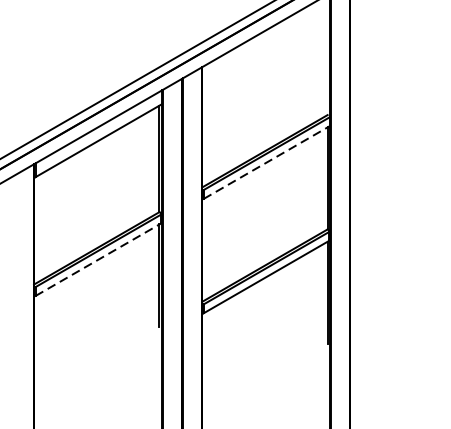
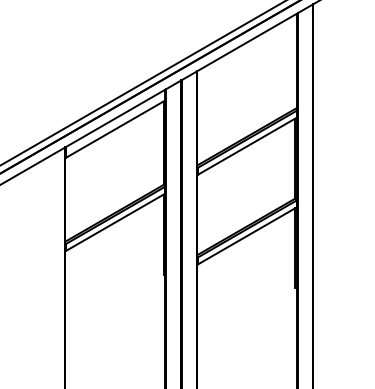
line: (266, 163) -> (247, 146), dashed -> solid
line: (98, 259) -> (115, 222), dashed -> solid

